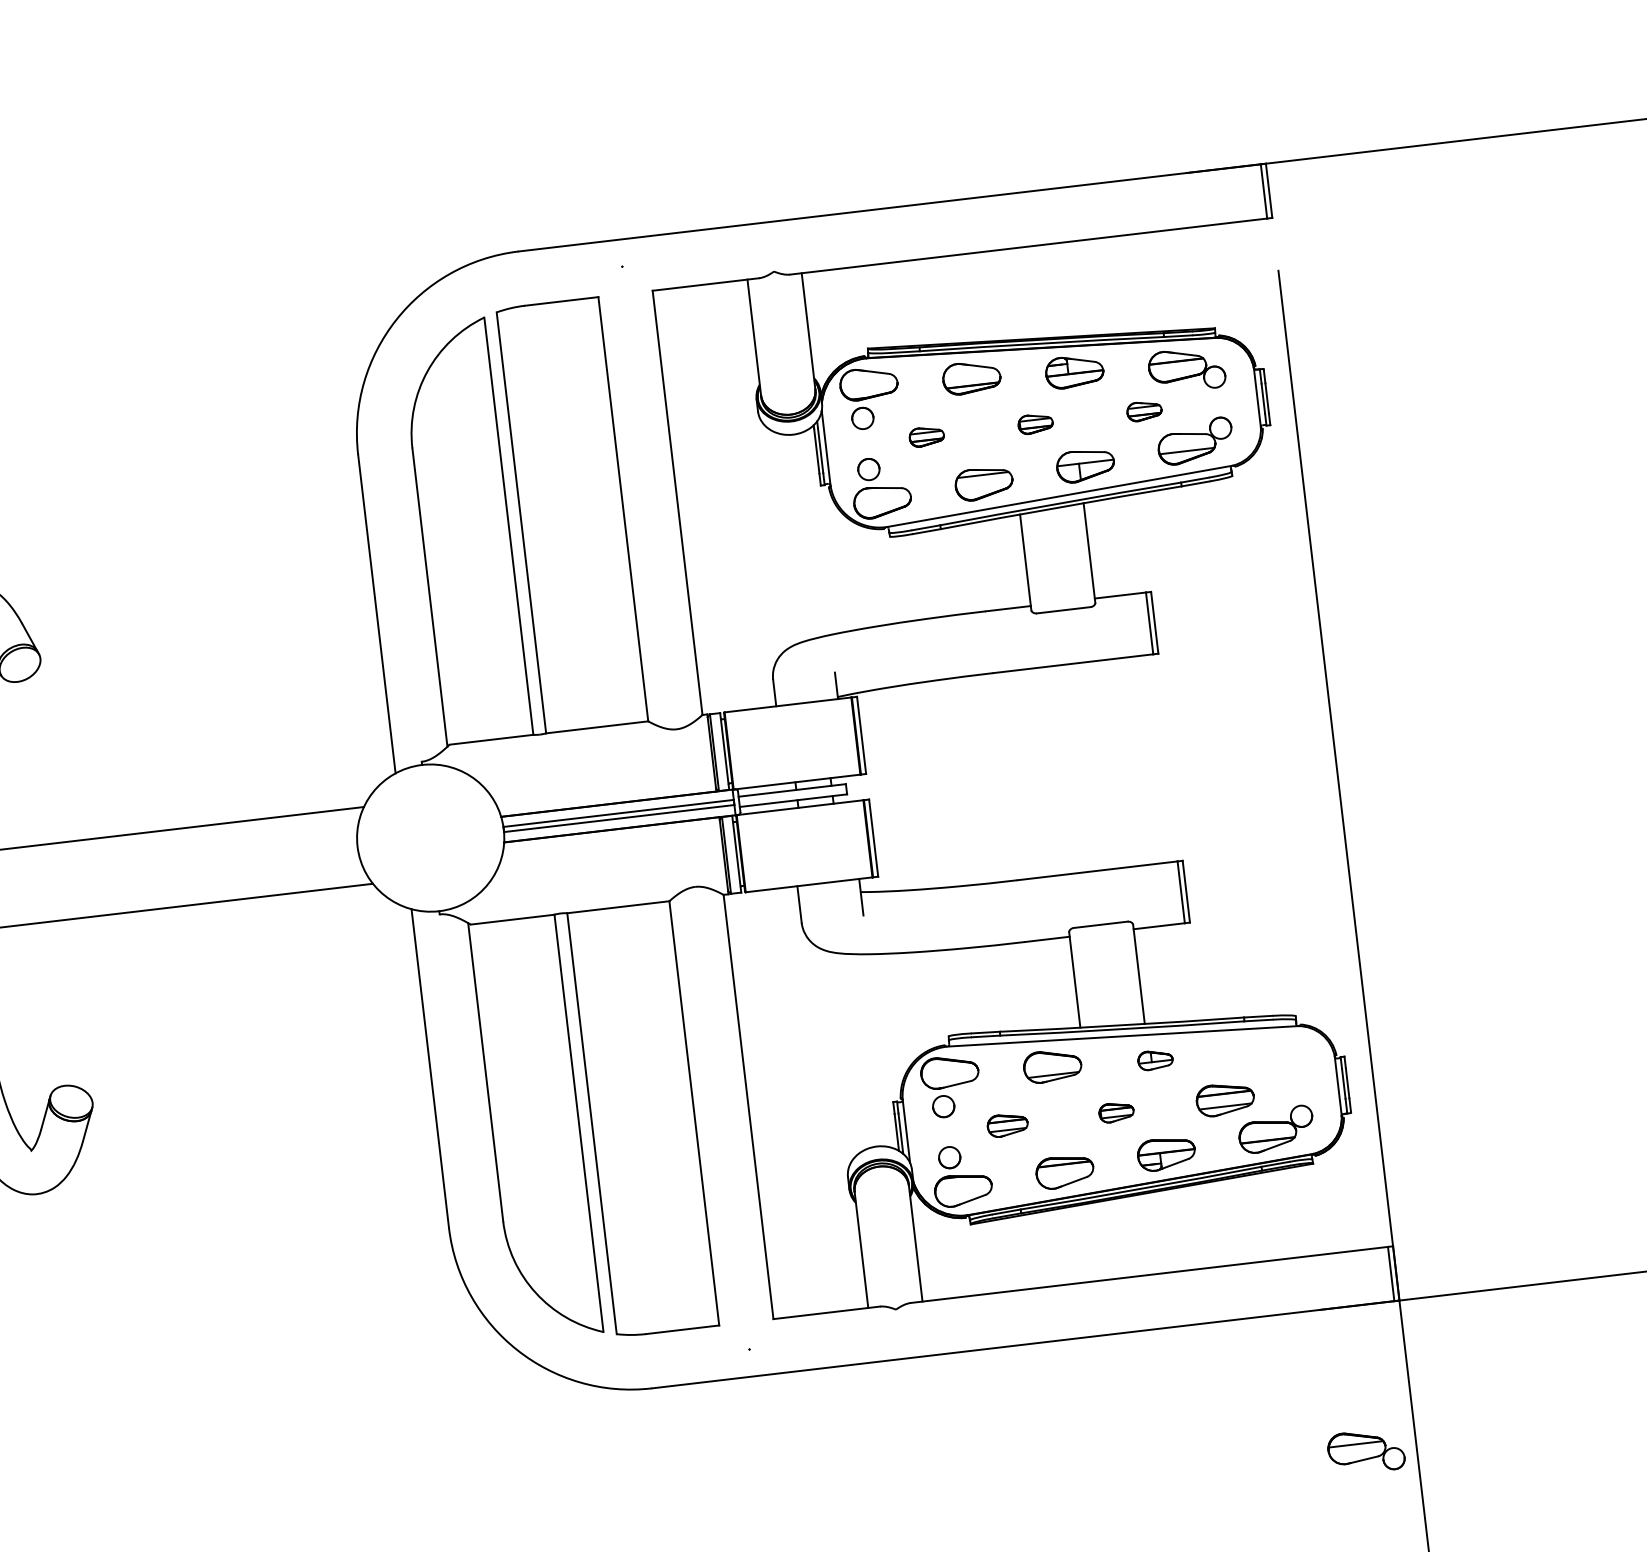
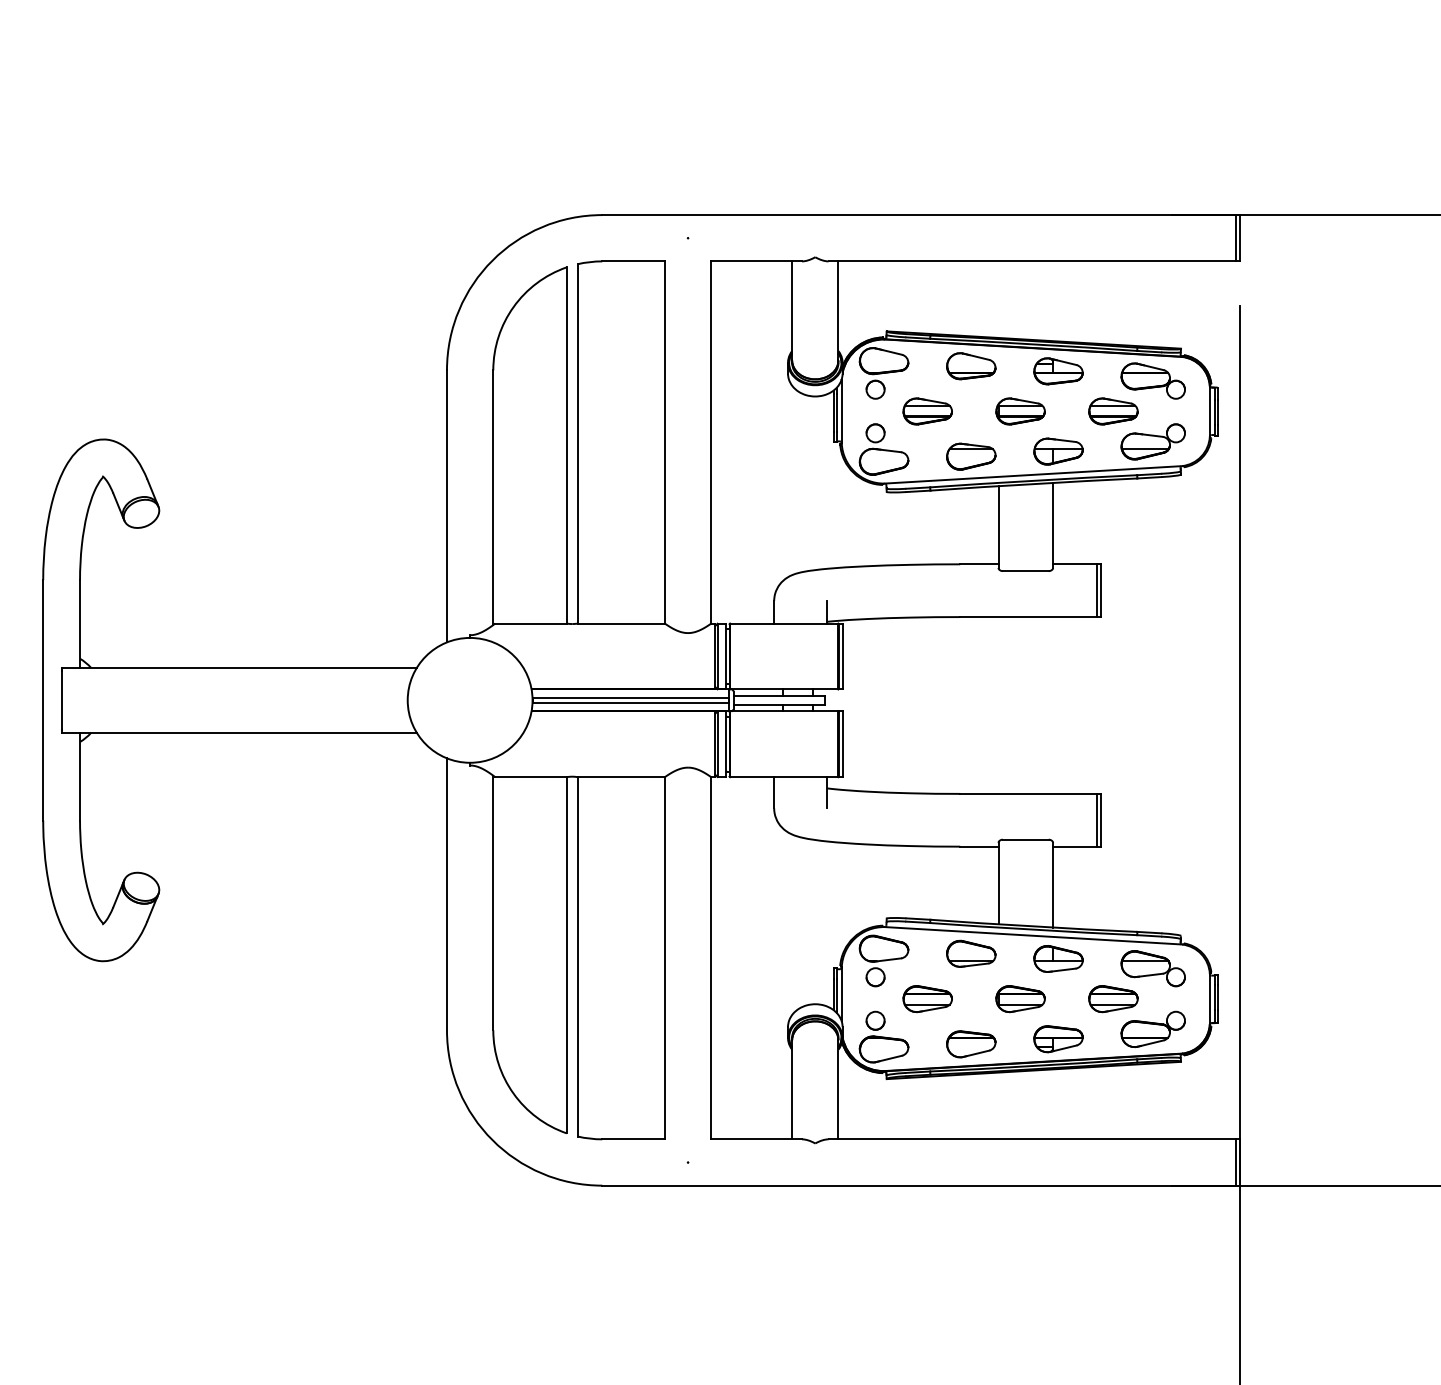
part: (1144, 411) -> (1113, 411), size x1.67
part: (1035, 424) -> (1020, 411), size x1.67
part: (926, 436) -> (927, 411), size x1.67
part: (1155, 1059) -> (1058, 958), size x1.67
part: (1116, 1112) -> (1020, 999), size x1.67
part: (1007, 1125) -> (927, 999), size x1.43
part: (1365, 1451) -> (1152, 968), moved

